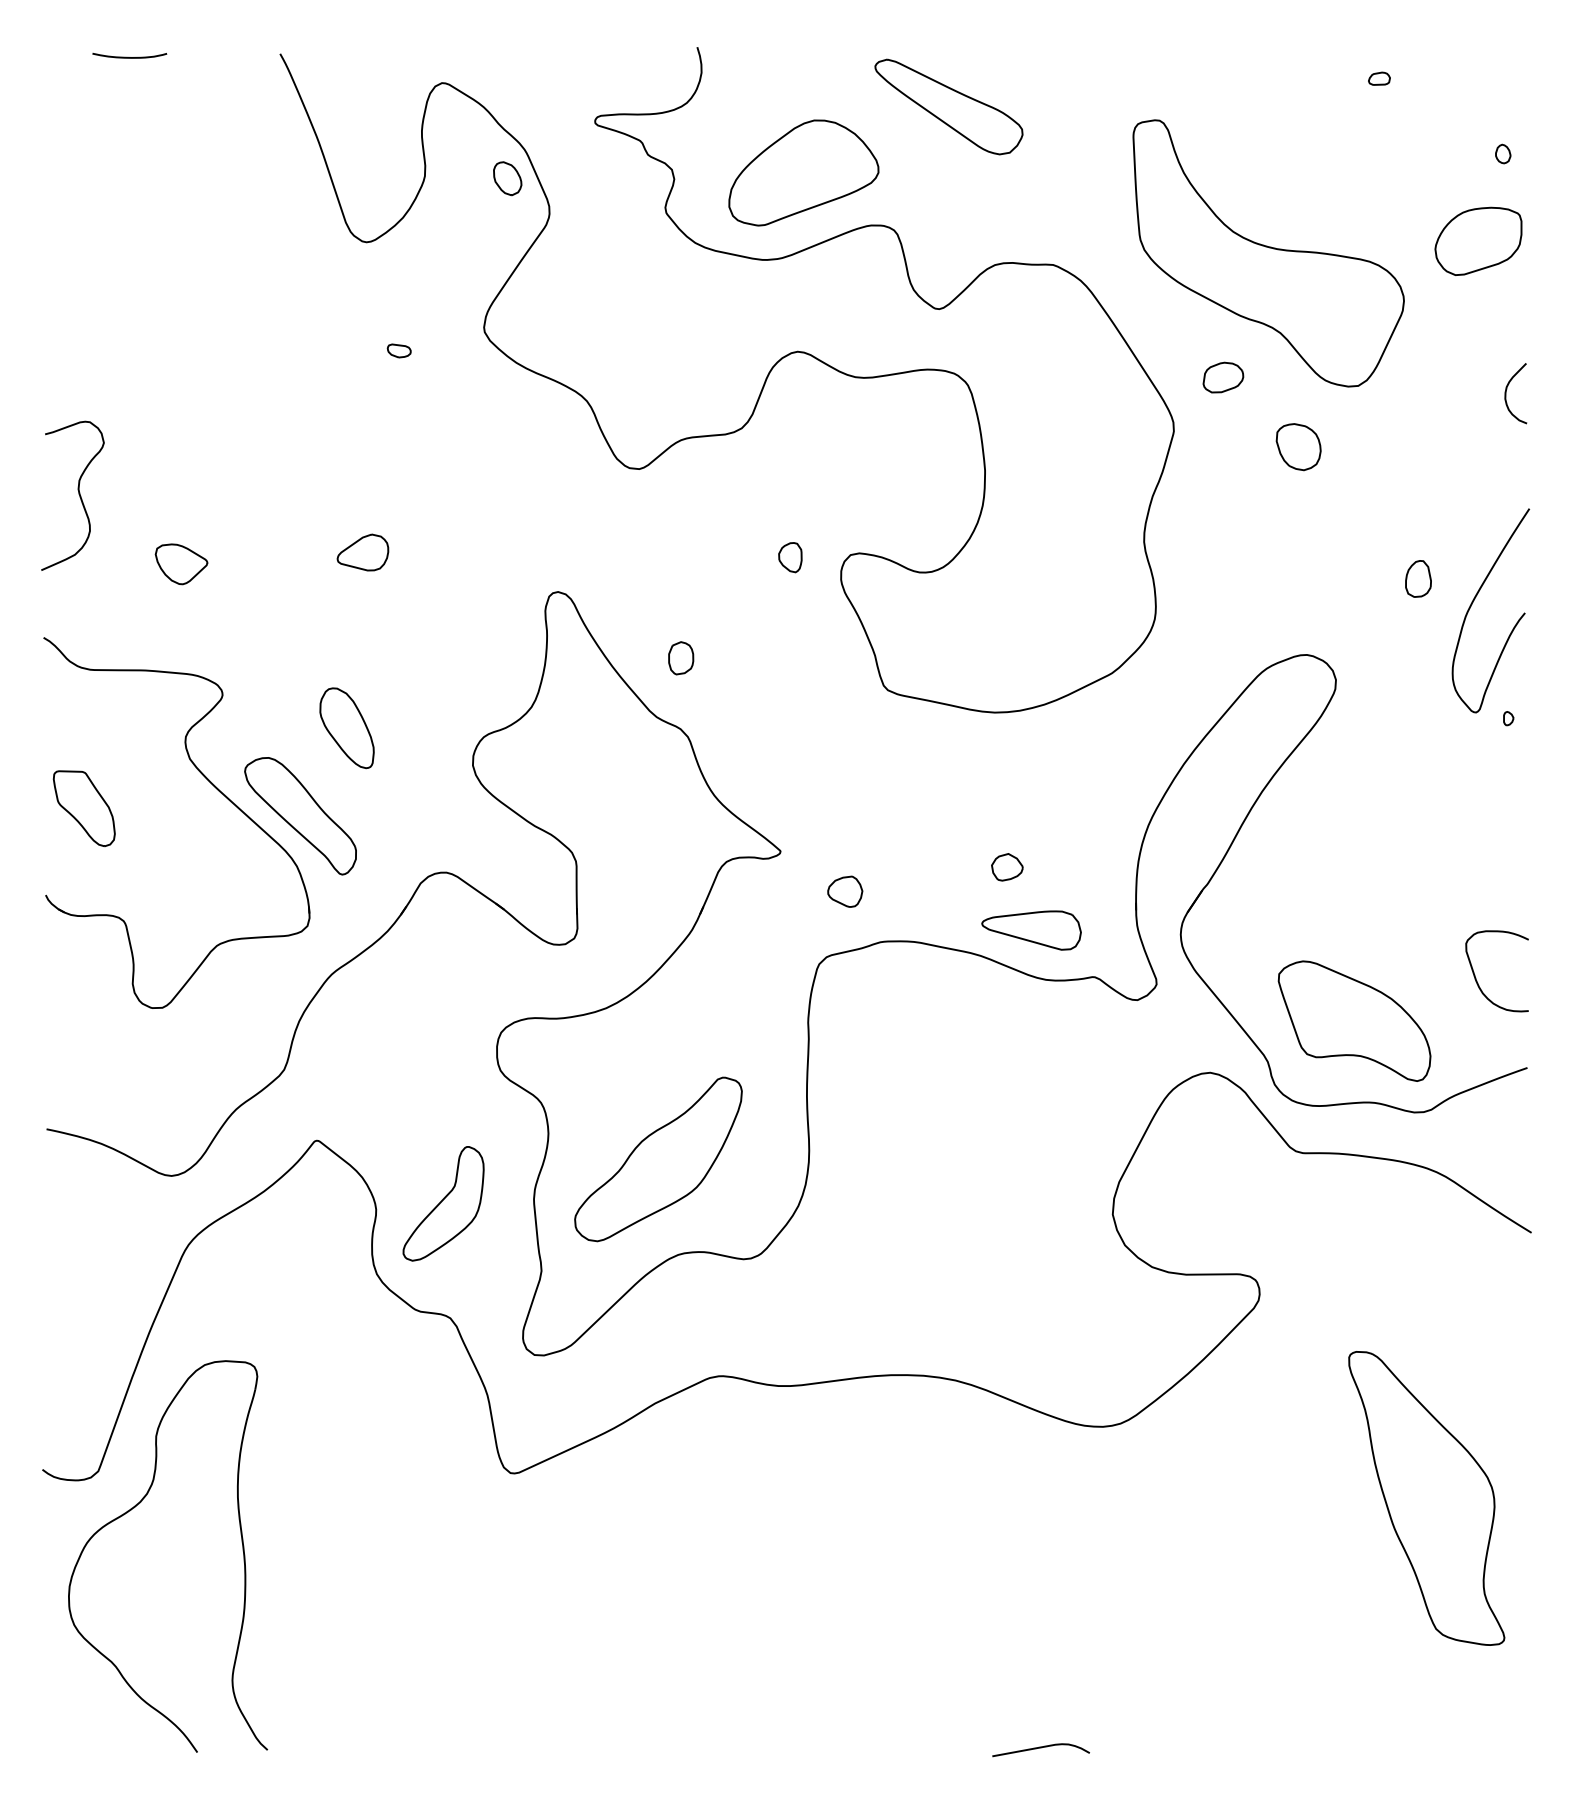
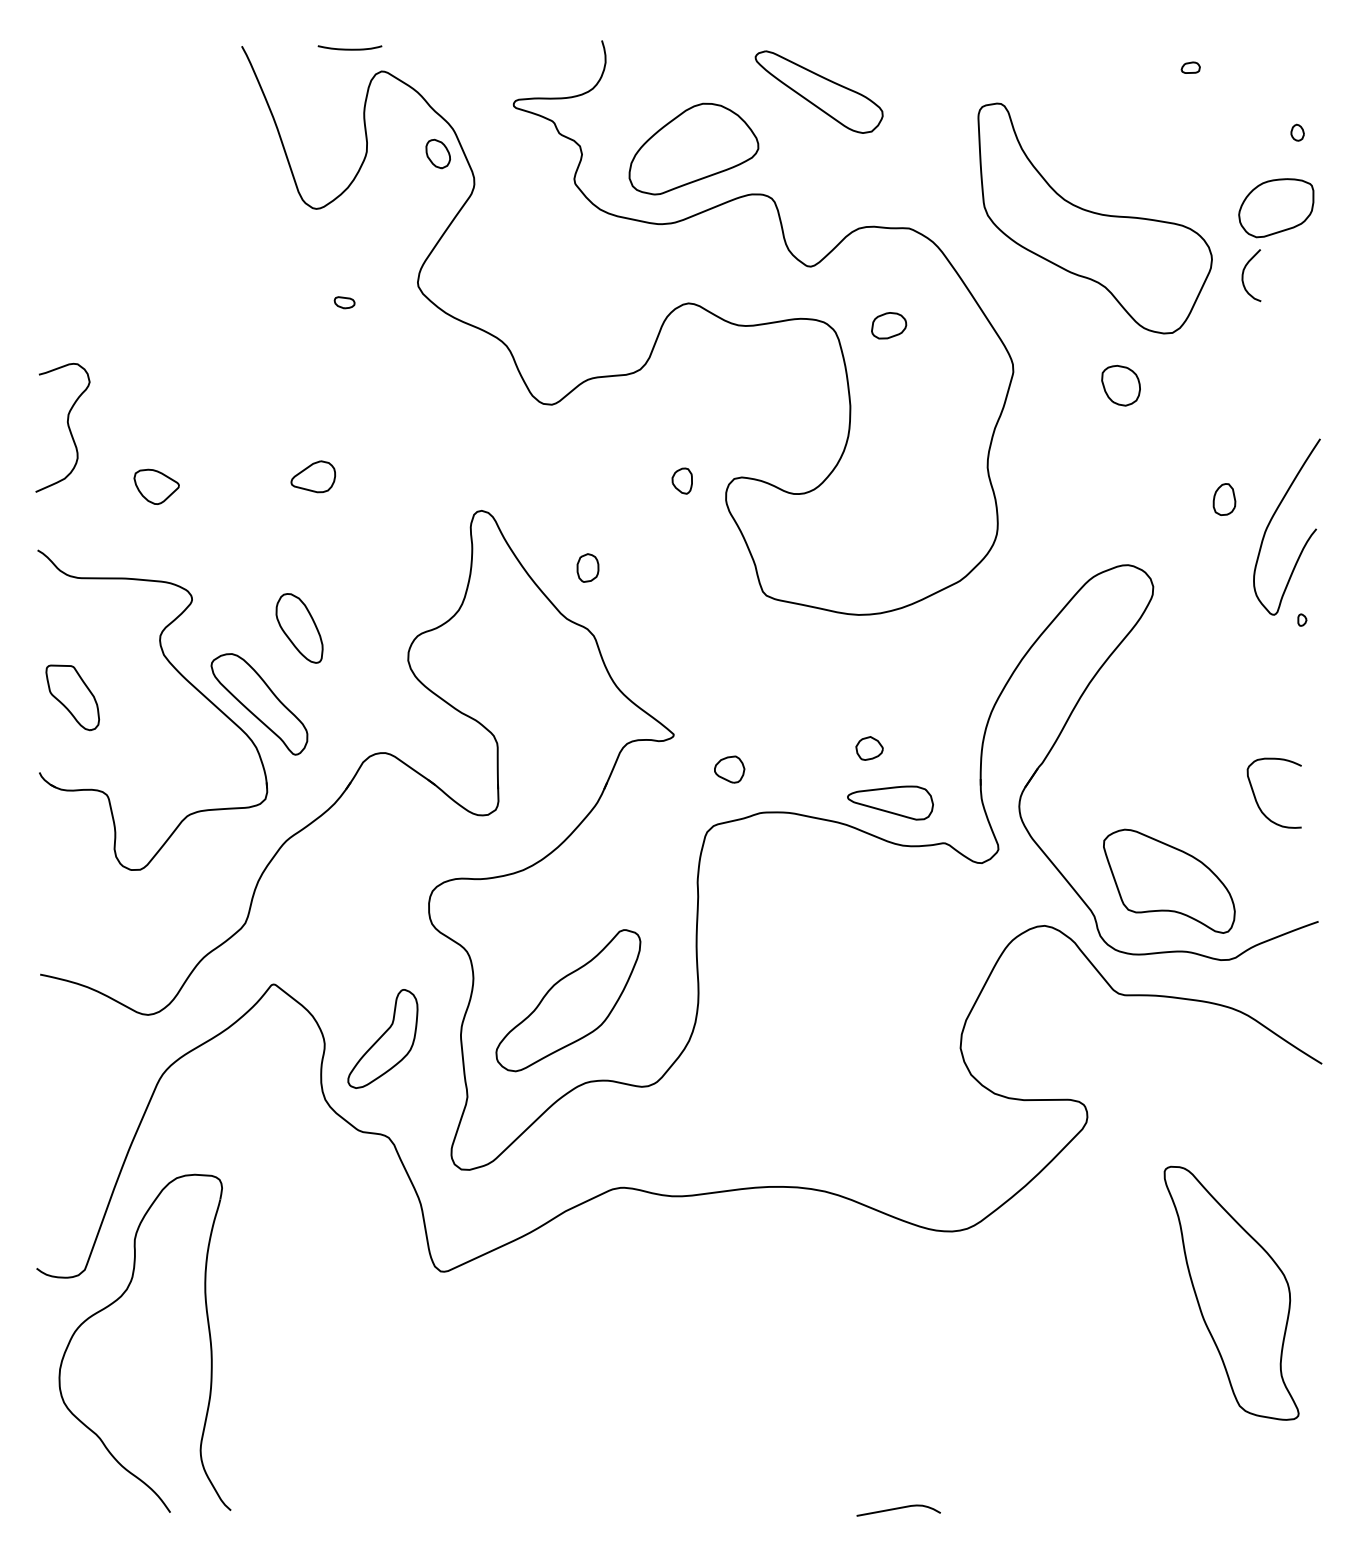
curve: (129, 56) -> (349, 48), moved
part: (1223, 377) -> (889, 325), moved
curve: (1506, 393) -> (1243, 275), moved
curve: (1476, 977) -> (1256, 798), moved

